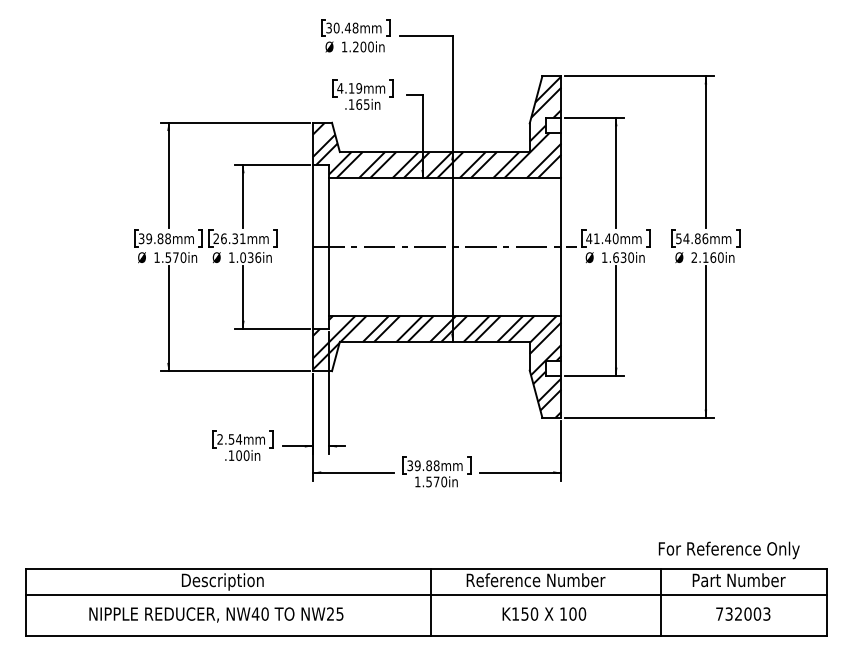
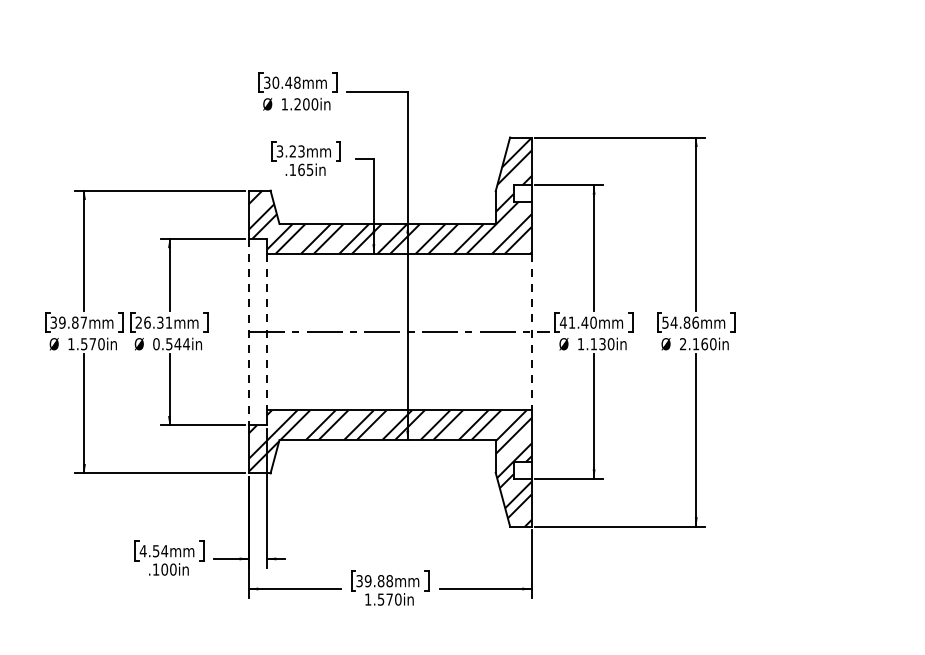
text: (349, 88) -> (290, 151), 4.19mm -> 3.23mm
text: (167, 238) -> (83, 322), 39.88mm -> 39.87mm
line: (313, 246) -> (249, 331), solid -> dashed
line: (328, 246) -> (266, 331), solid -> dashed
line: (561, 246) -> (531, 331), solid -> dashed
text: (244, 257) -> (170, 344), 1.036in -> 0.544in
text: (615, 257) -> (593, 344), 1.630in -> 1.130in
text: (220, 439) -> (143, 551), 2.54mm -> 4.54mm

